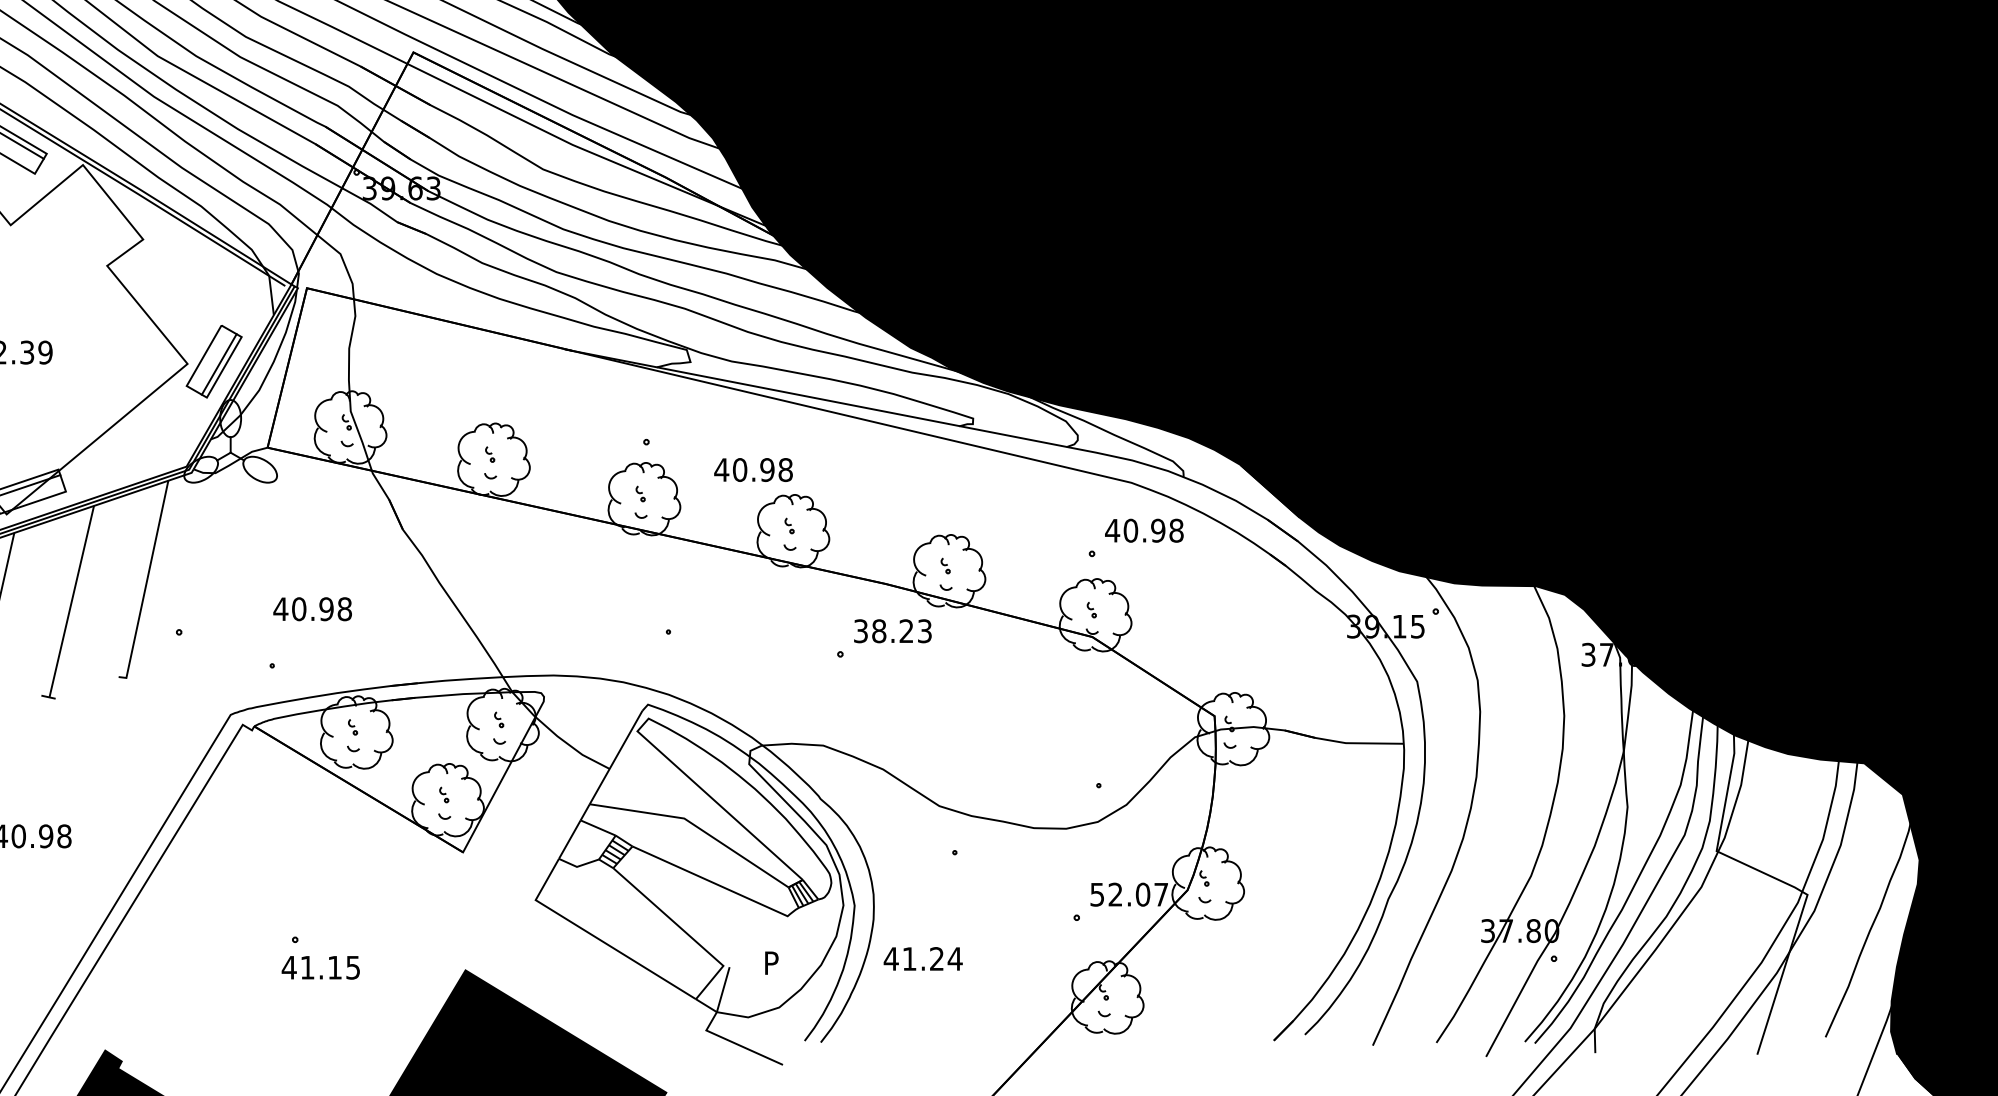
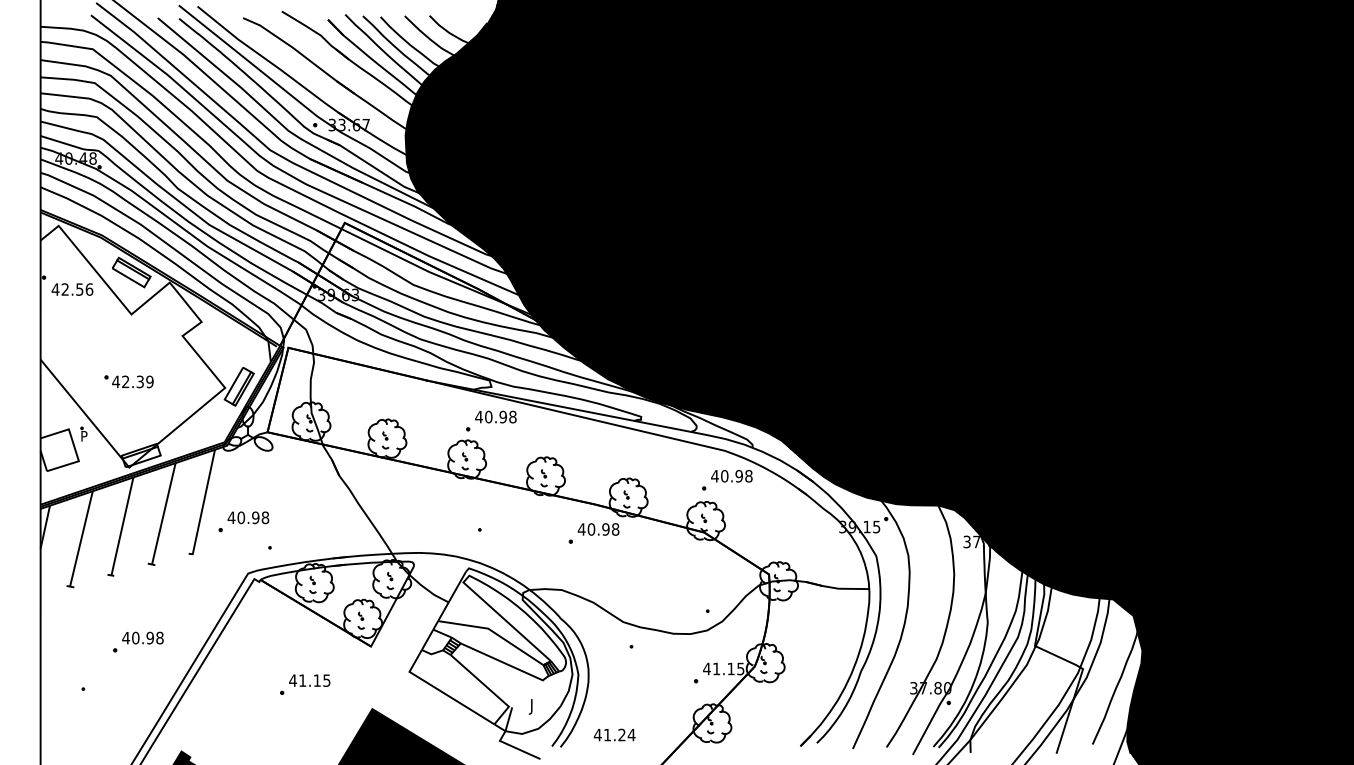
text: (752, 468) -> (495, 416), moved
text: (312, 608) -> (248, 517), moved
text: (892, 631) -> (598, 529), 38.23 -> 40.98
text: (1128, 893) -> (723, 668), 52.07 -> 41.15
text: (922, 957) -> (614, 734), moved
text: (769, 965) -> (533, 706), P -> J
text: (320, 967) -> (309, 680), moved

